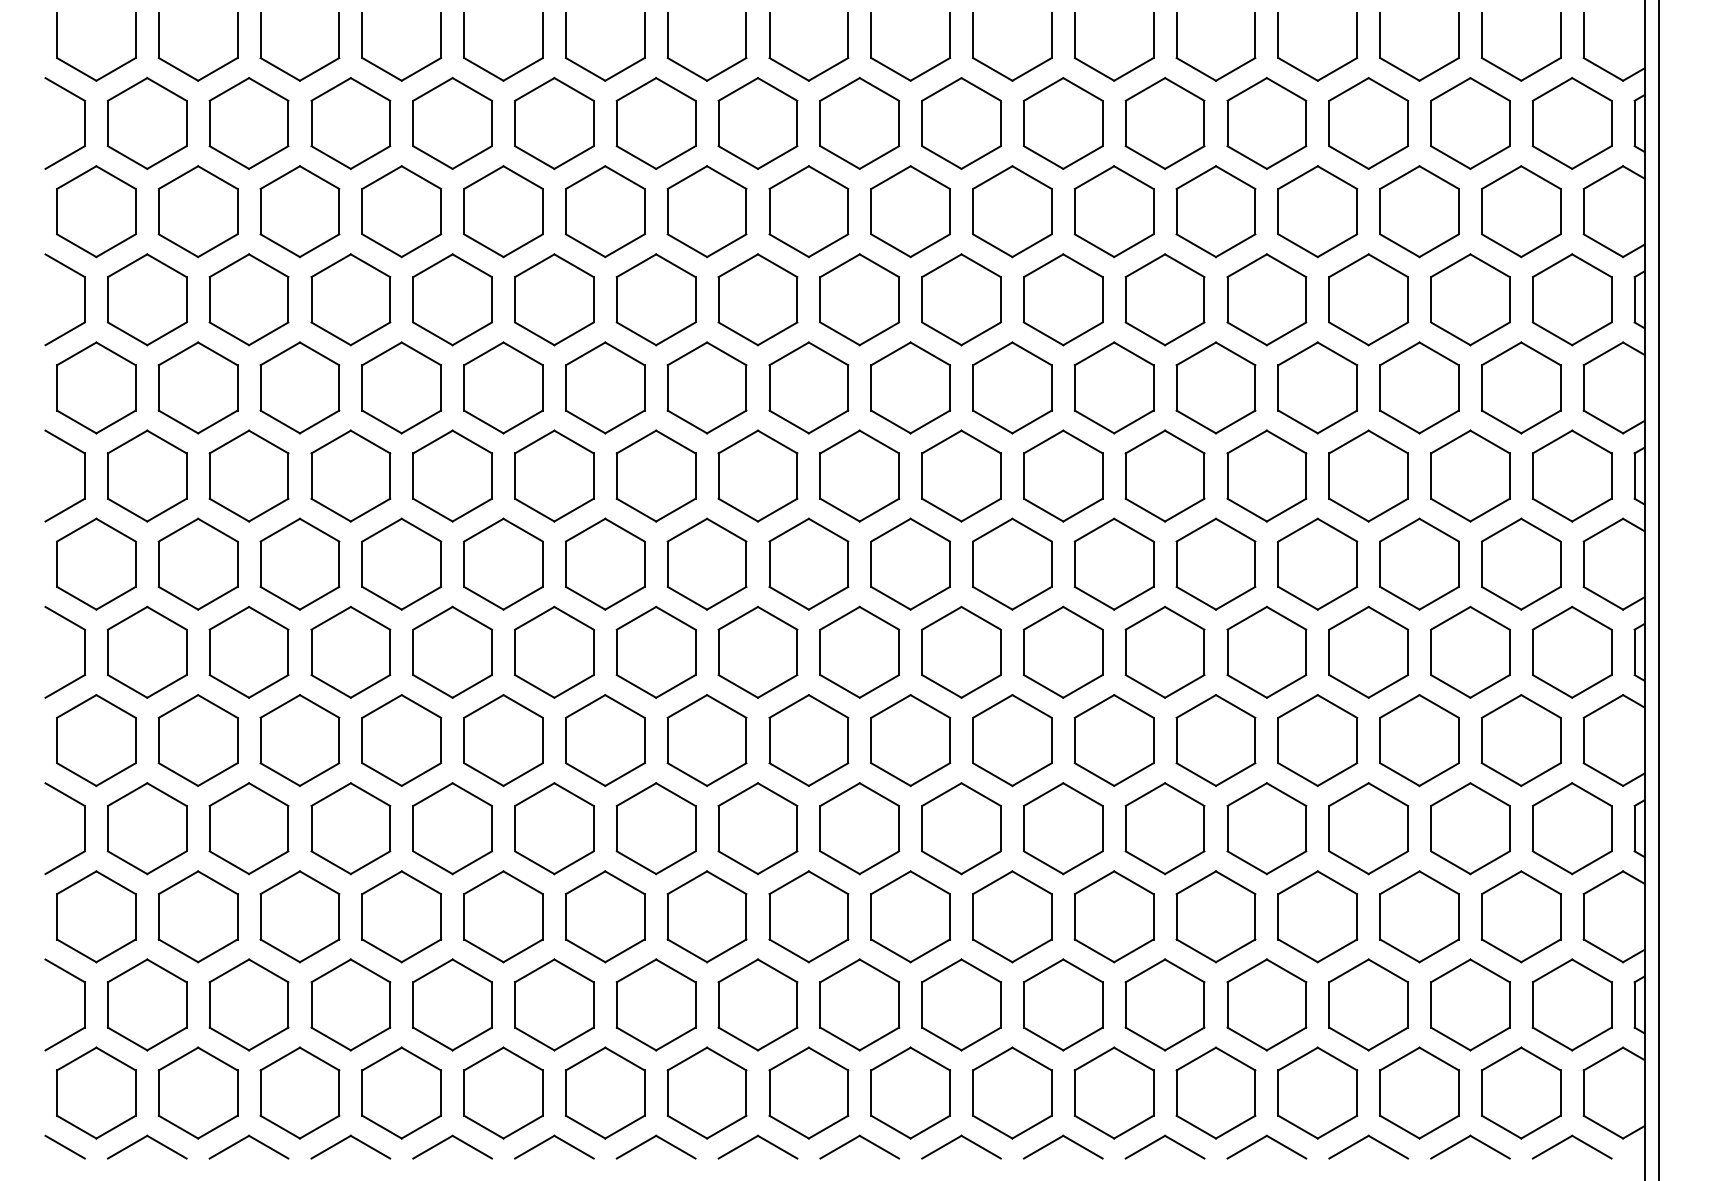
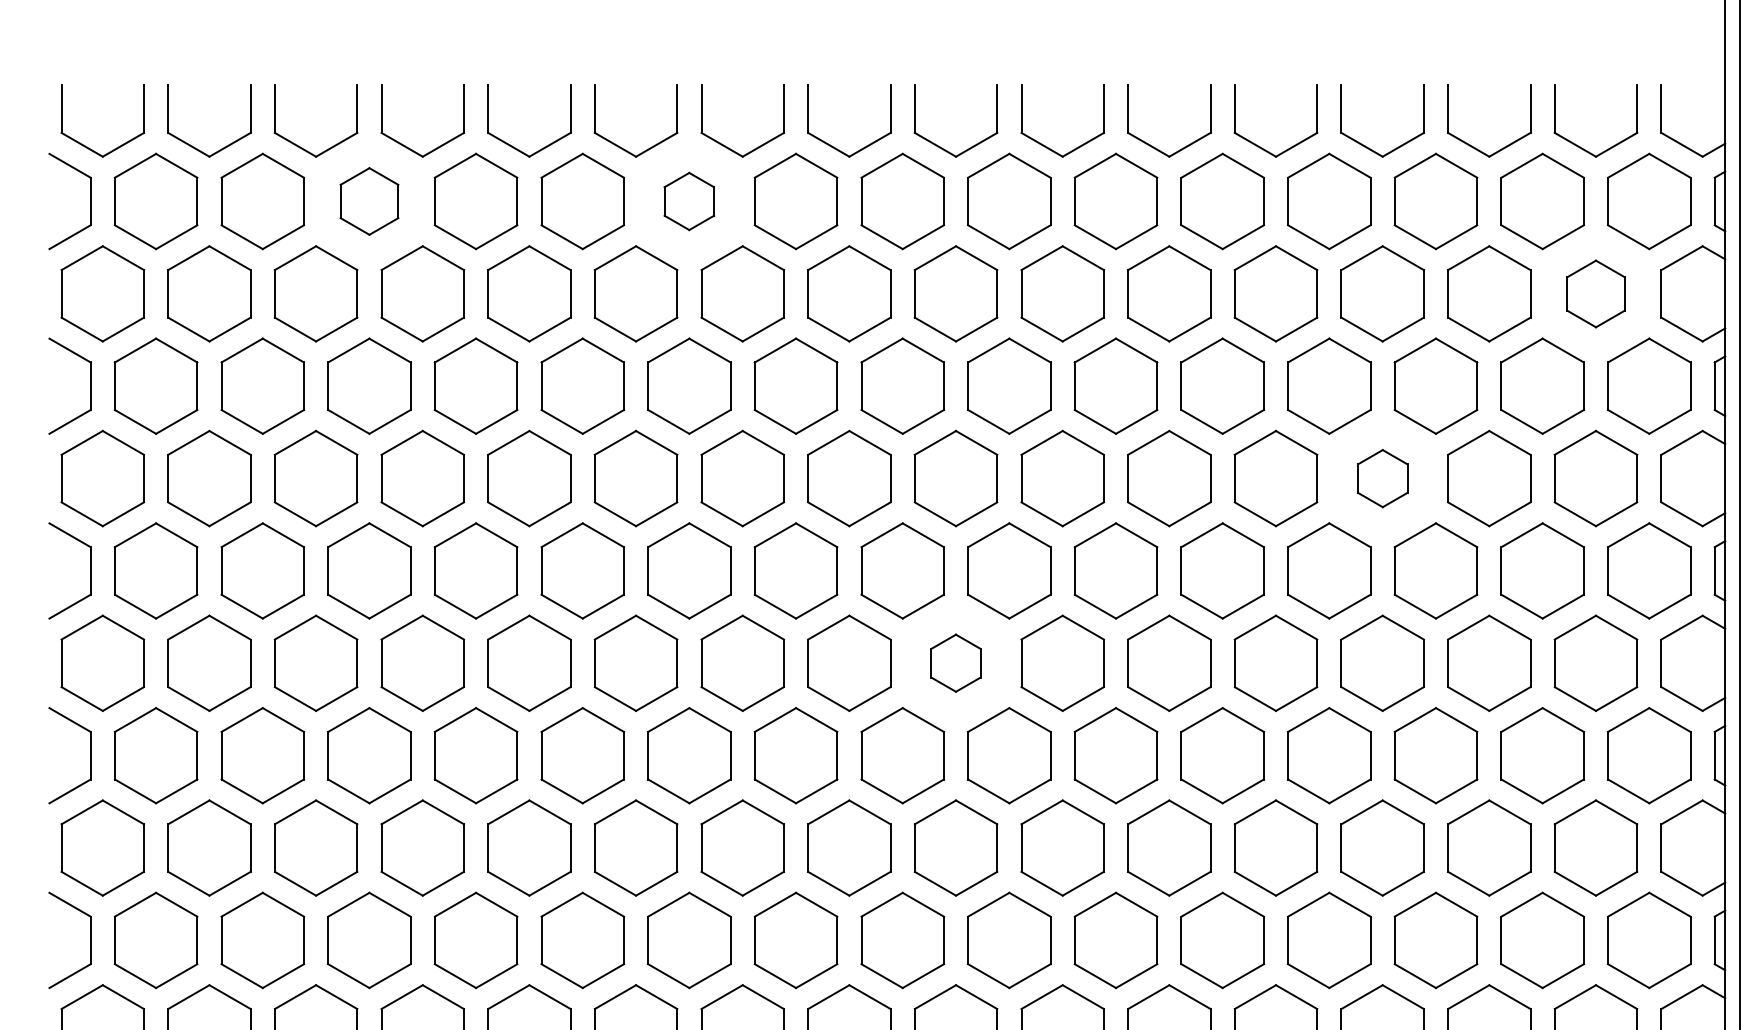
part: (350, 123) -> (369, 201), size x0.7
part: (655, 123) -> (688, 201), size x0.6
part: (1521, 211) -> (1596, 293), size x0.7
part: (1317, 387) -> (1382, 478), size x0.6
part: (910, 563) -> (955, 662), size x0.6

